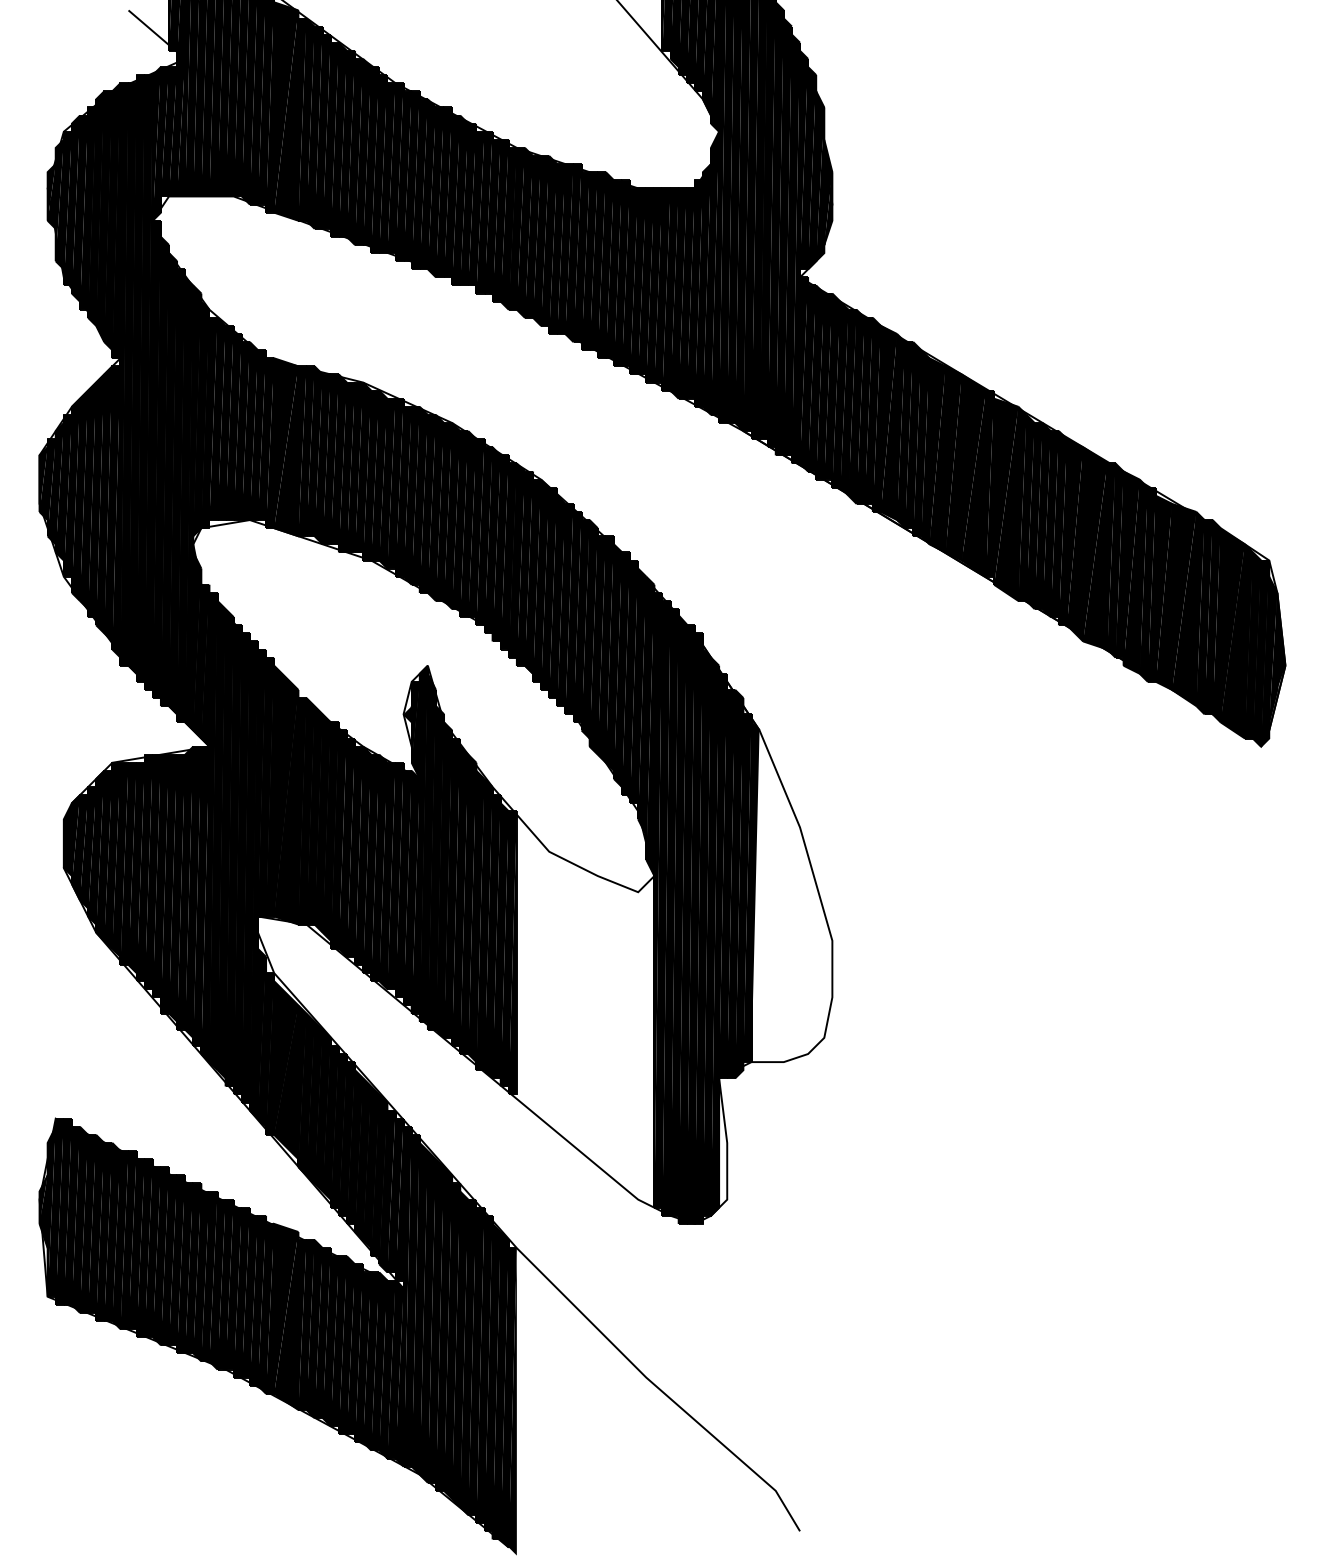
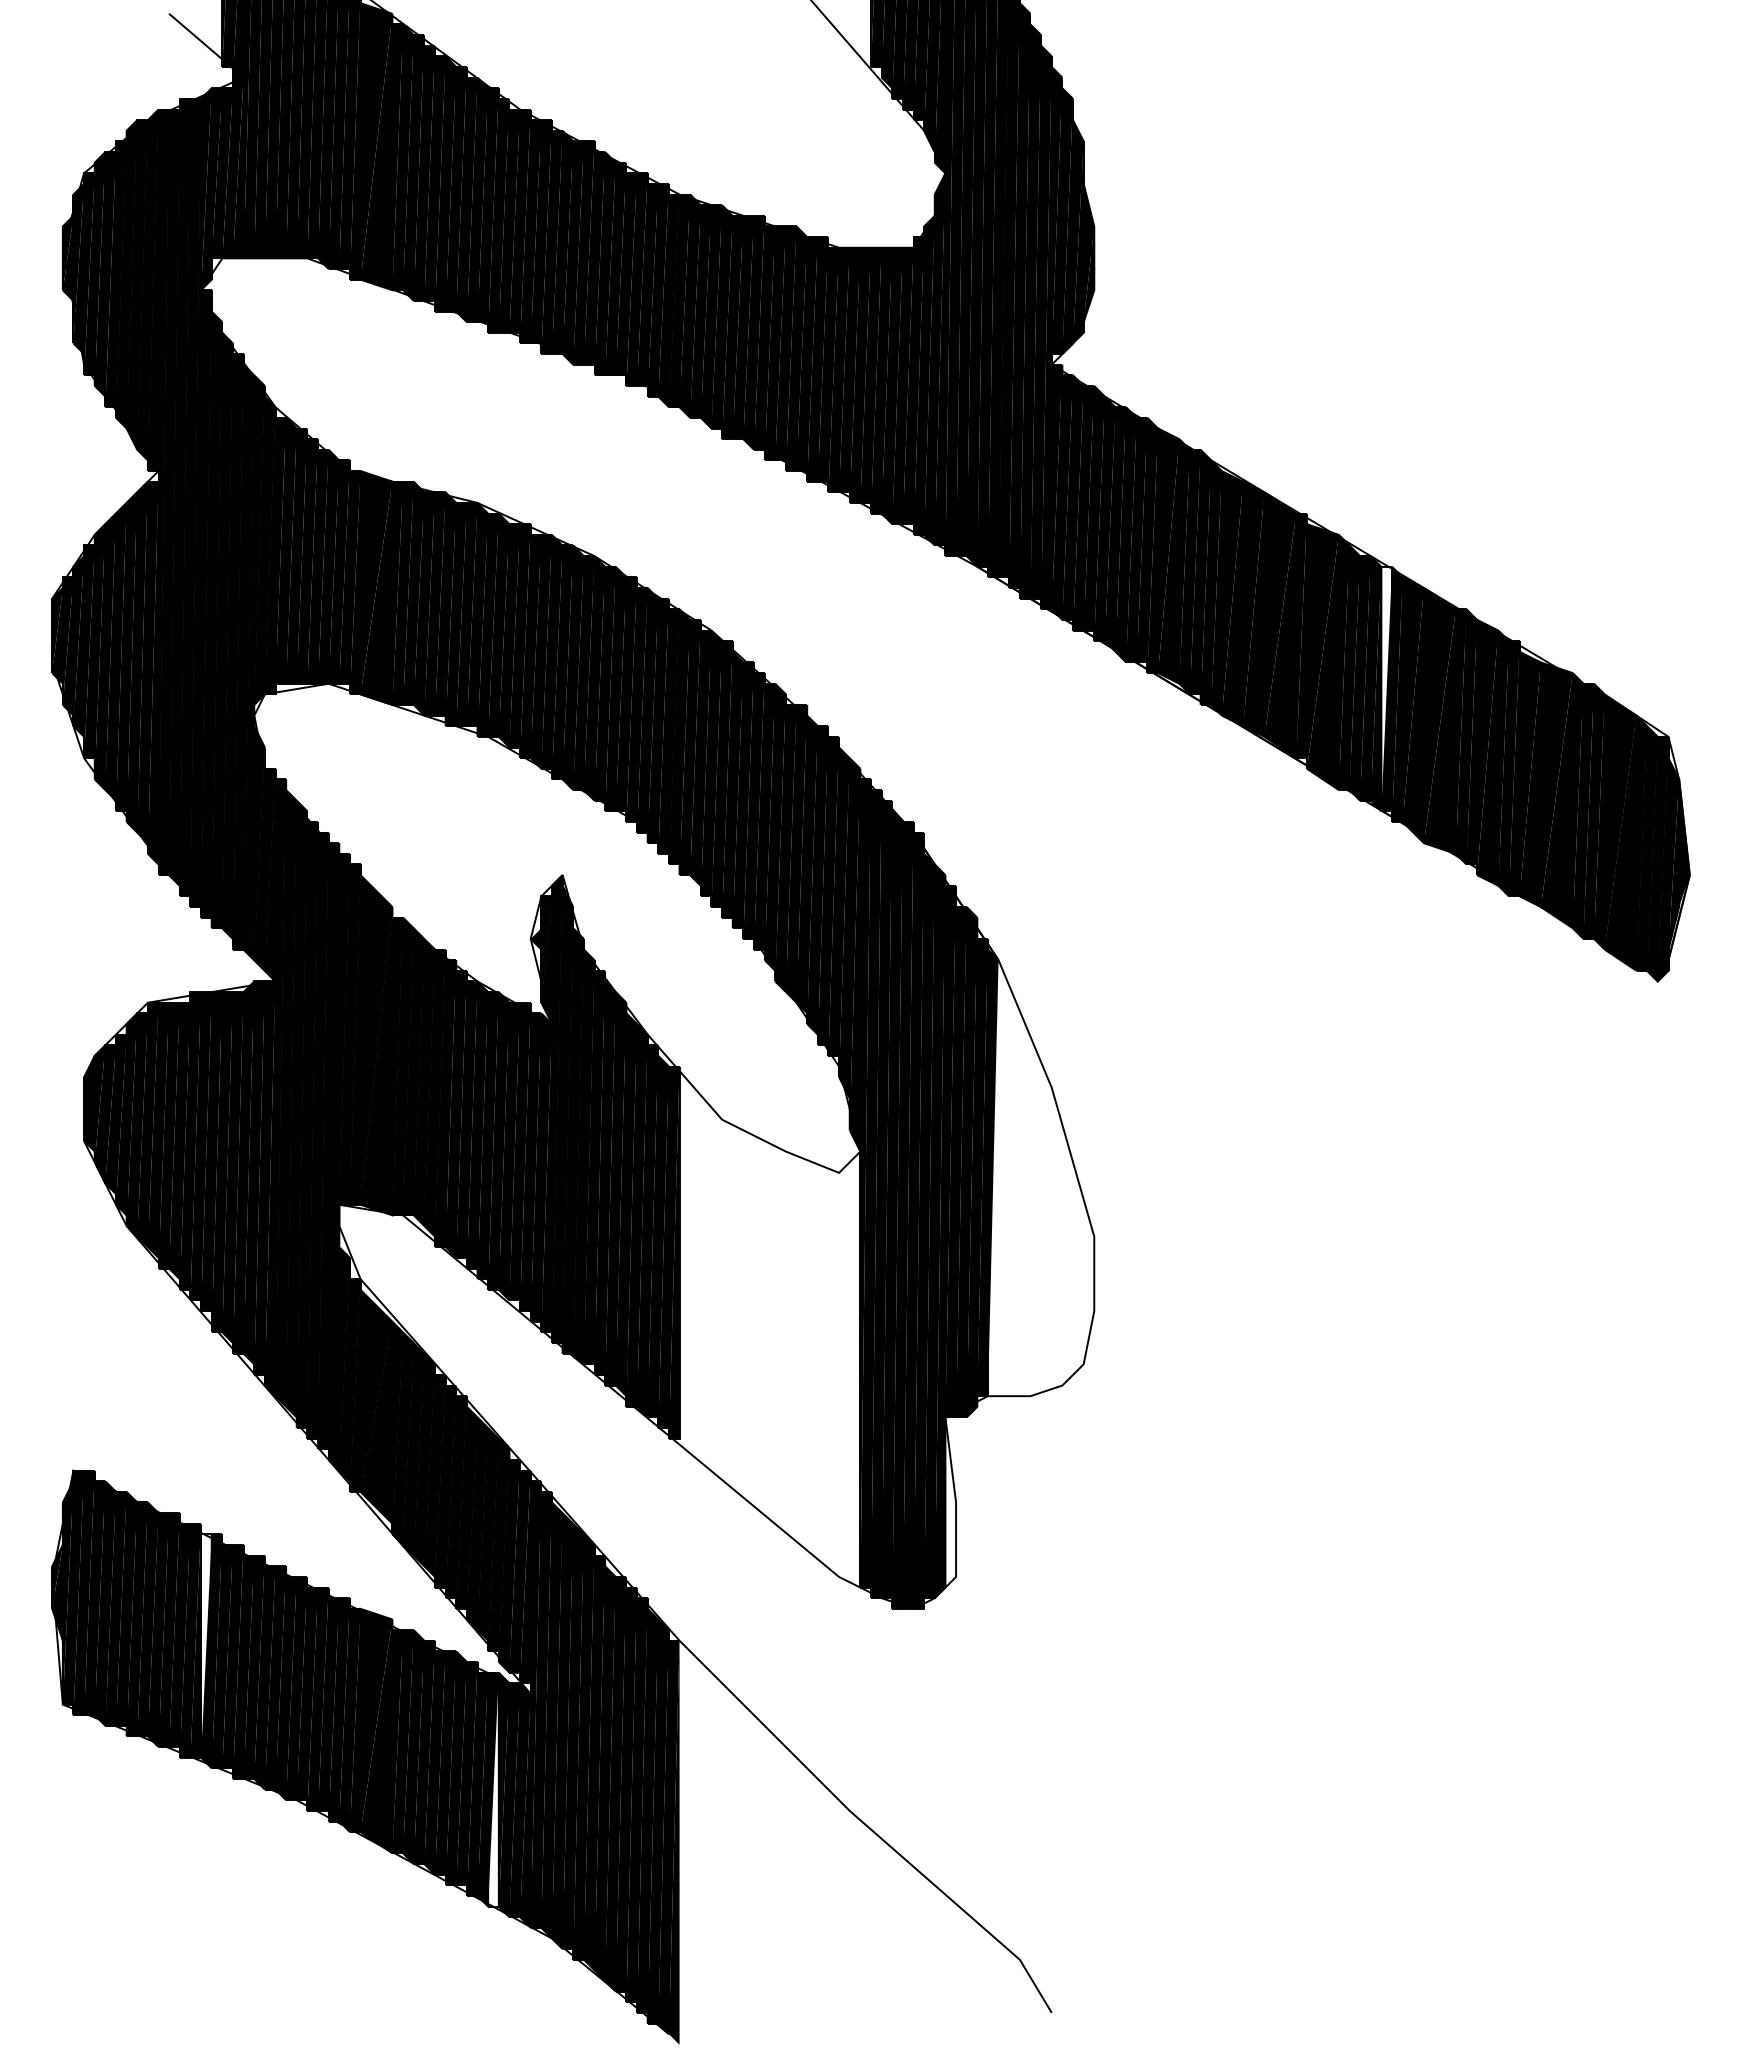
fill: (1054, 523) -> (1386, 688), removed
fill: (156, 1251) -> (206, 1645), removed
fill: (375, 1361) -> (493, 1789), removed

